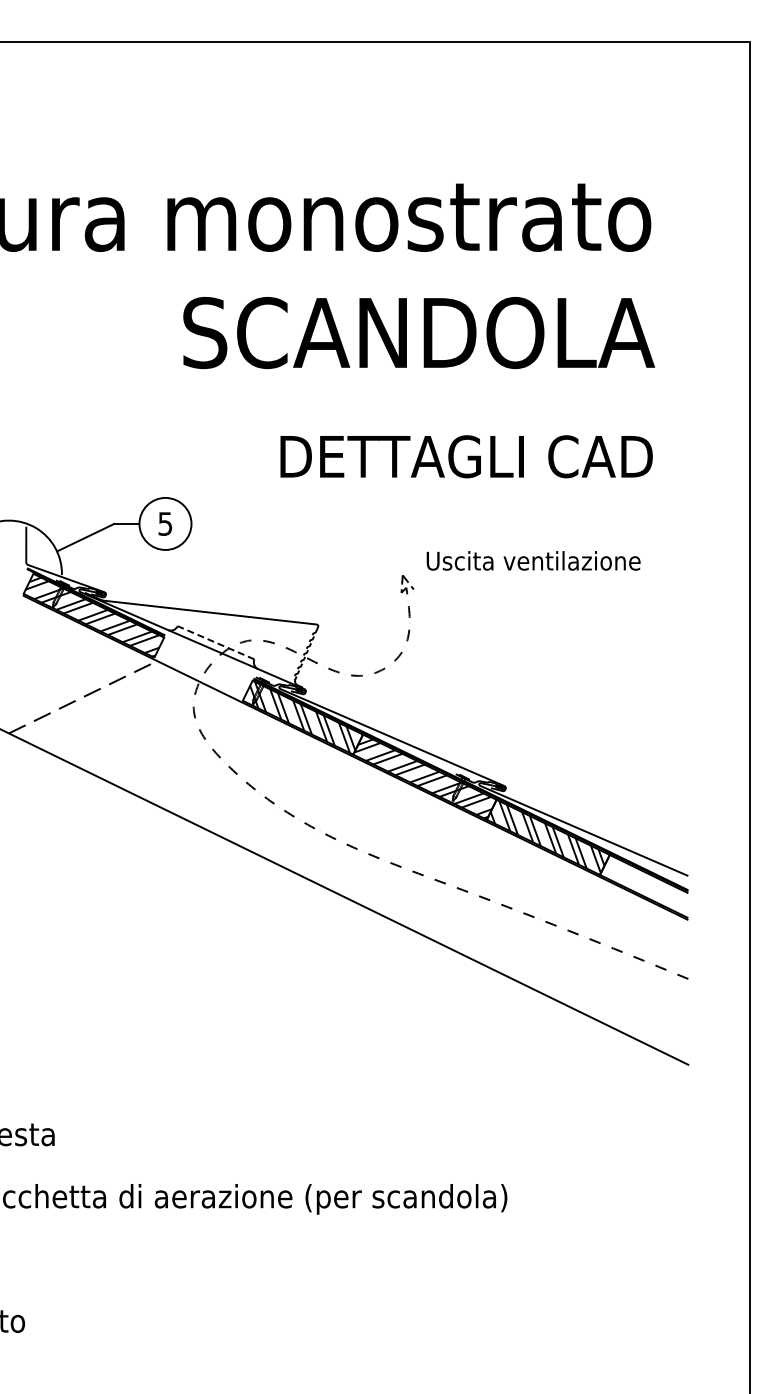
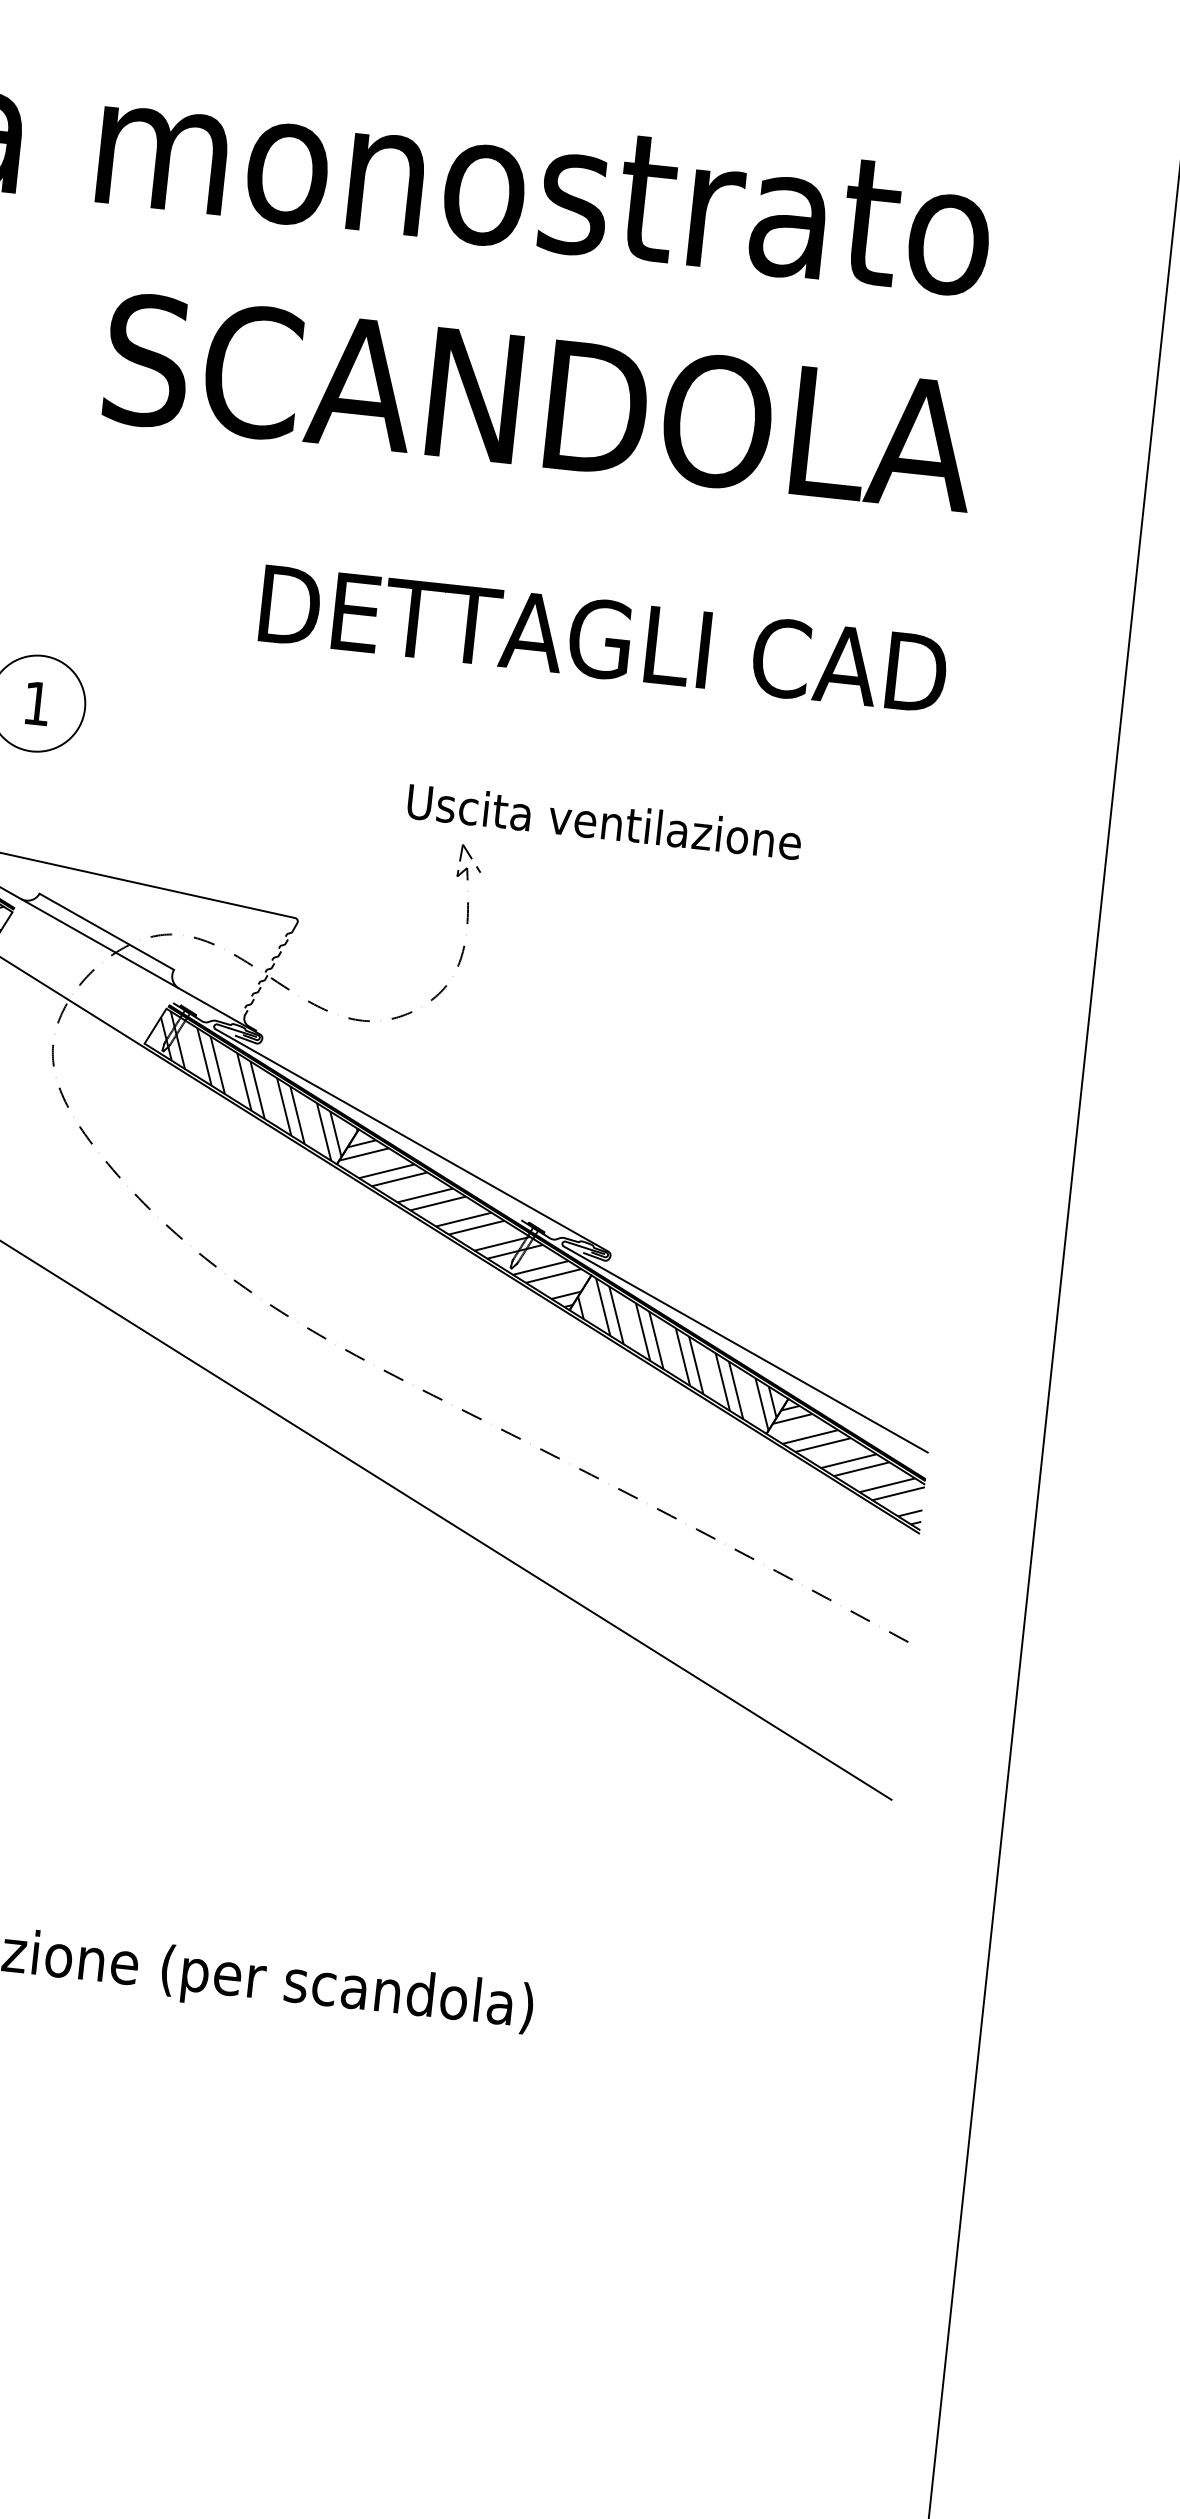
text: (165, 523) -> (37, 702), 5 -> 1
text: (533, 560) -> (604, 821), moved
line: (216, 642) -> (107, 931), dashed -> solid
hatch: (645, 886) -> (847, 1463), added

